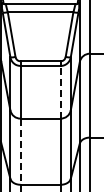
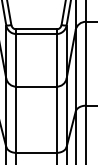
line: (60, 91) -> (56, 59), dashed -> solid
line: (20, 152) -> (16, 120), dashed -> solid

